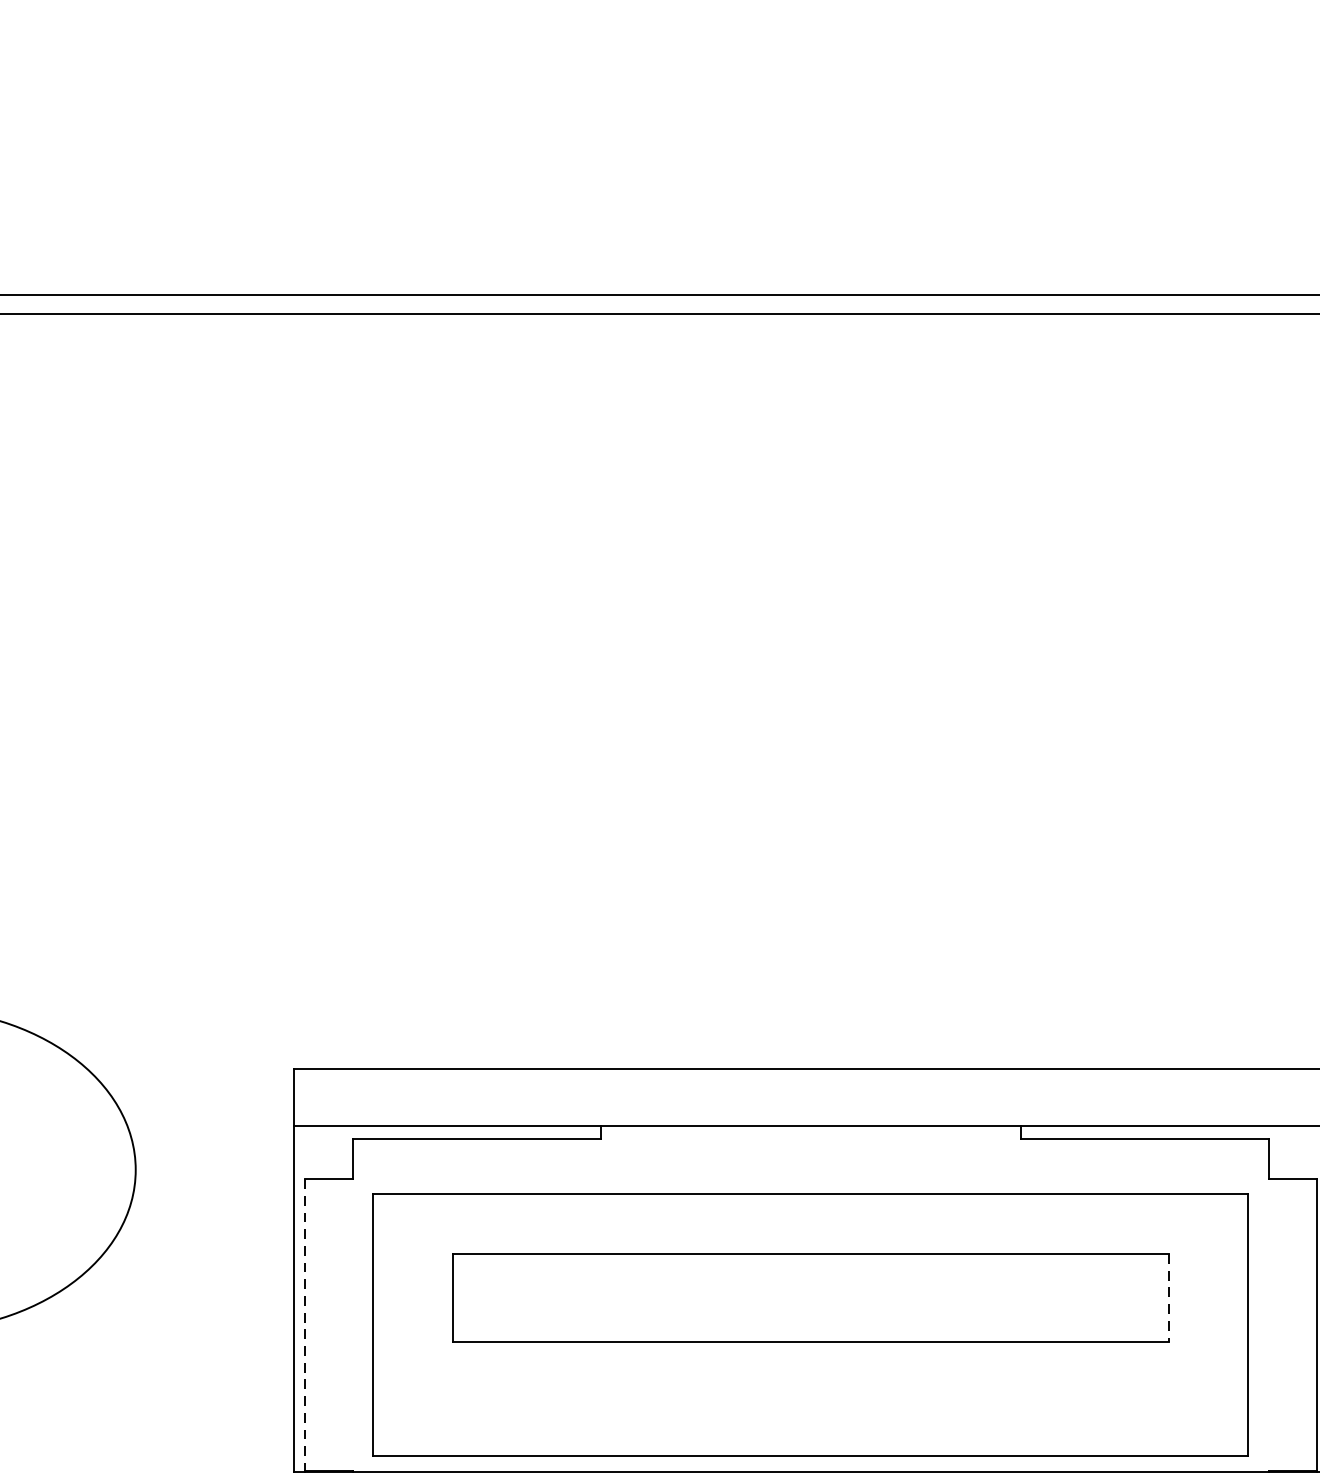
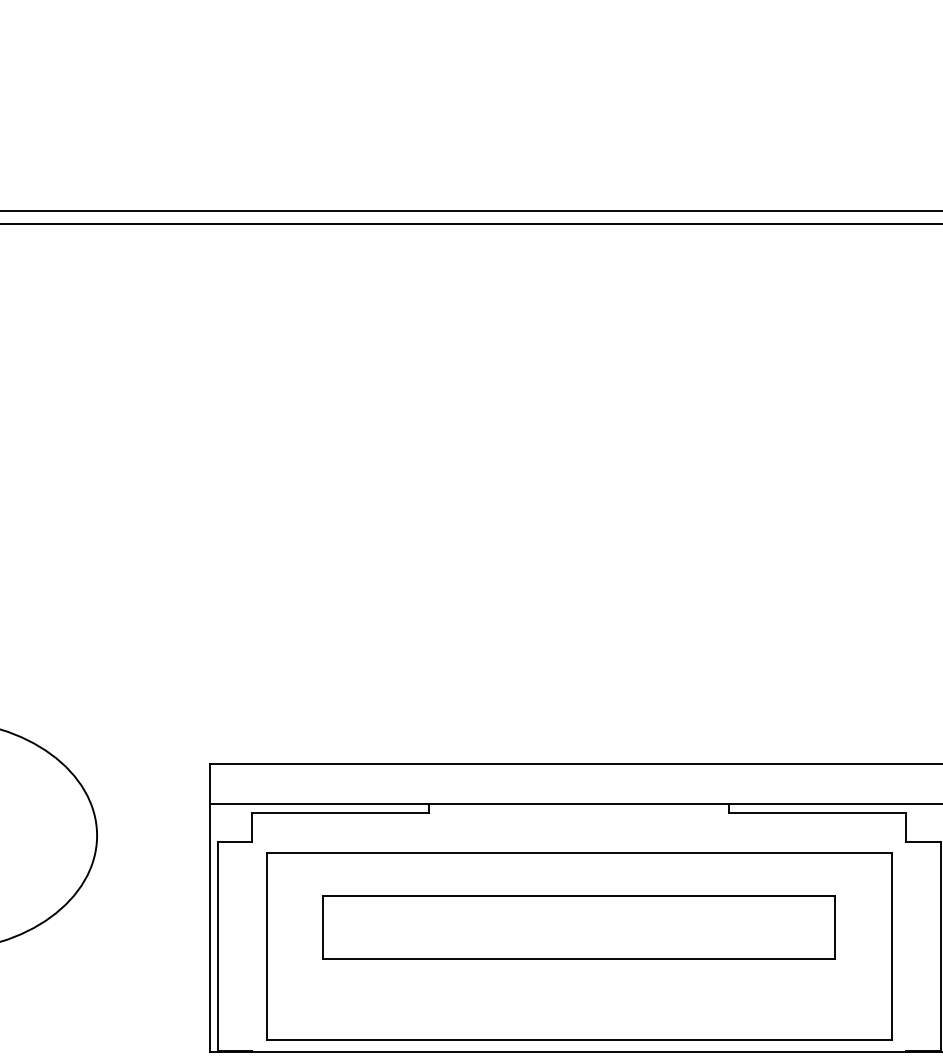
line: (1168, 1298) -> (834, 927), dashed -> solid
line: (304, 1326) -> (217, 947), dashed -> solid

